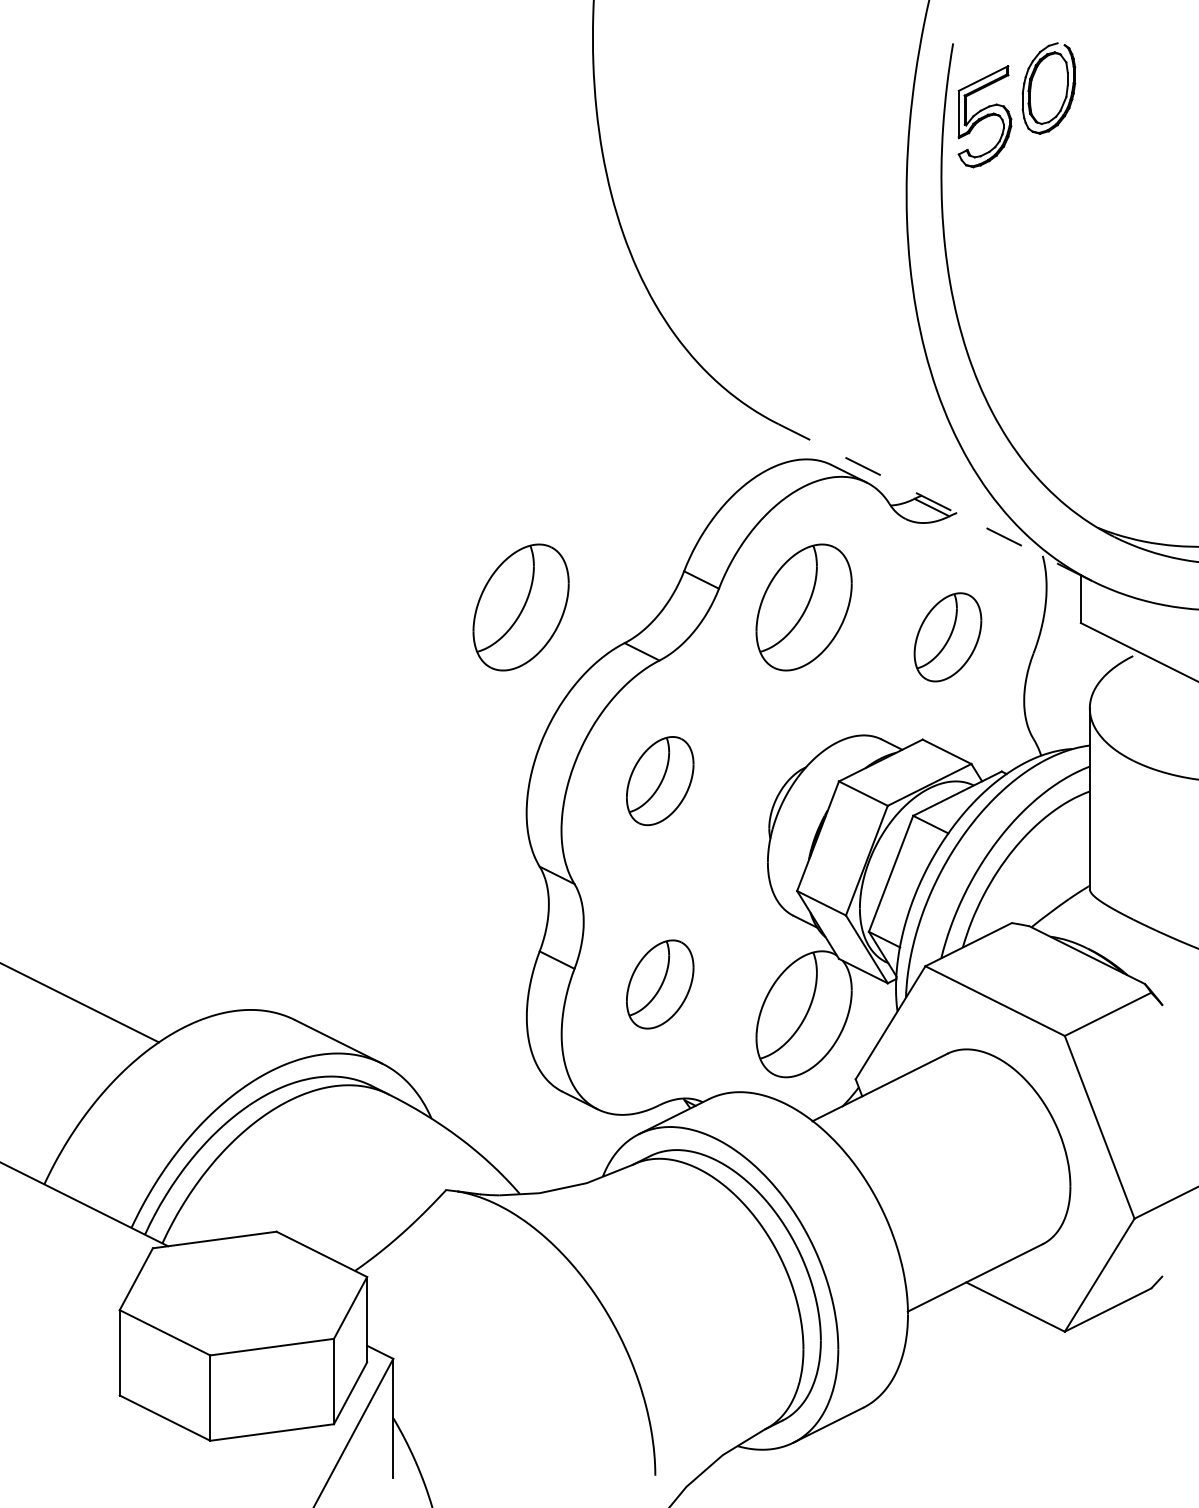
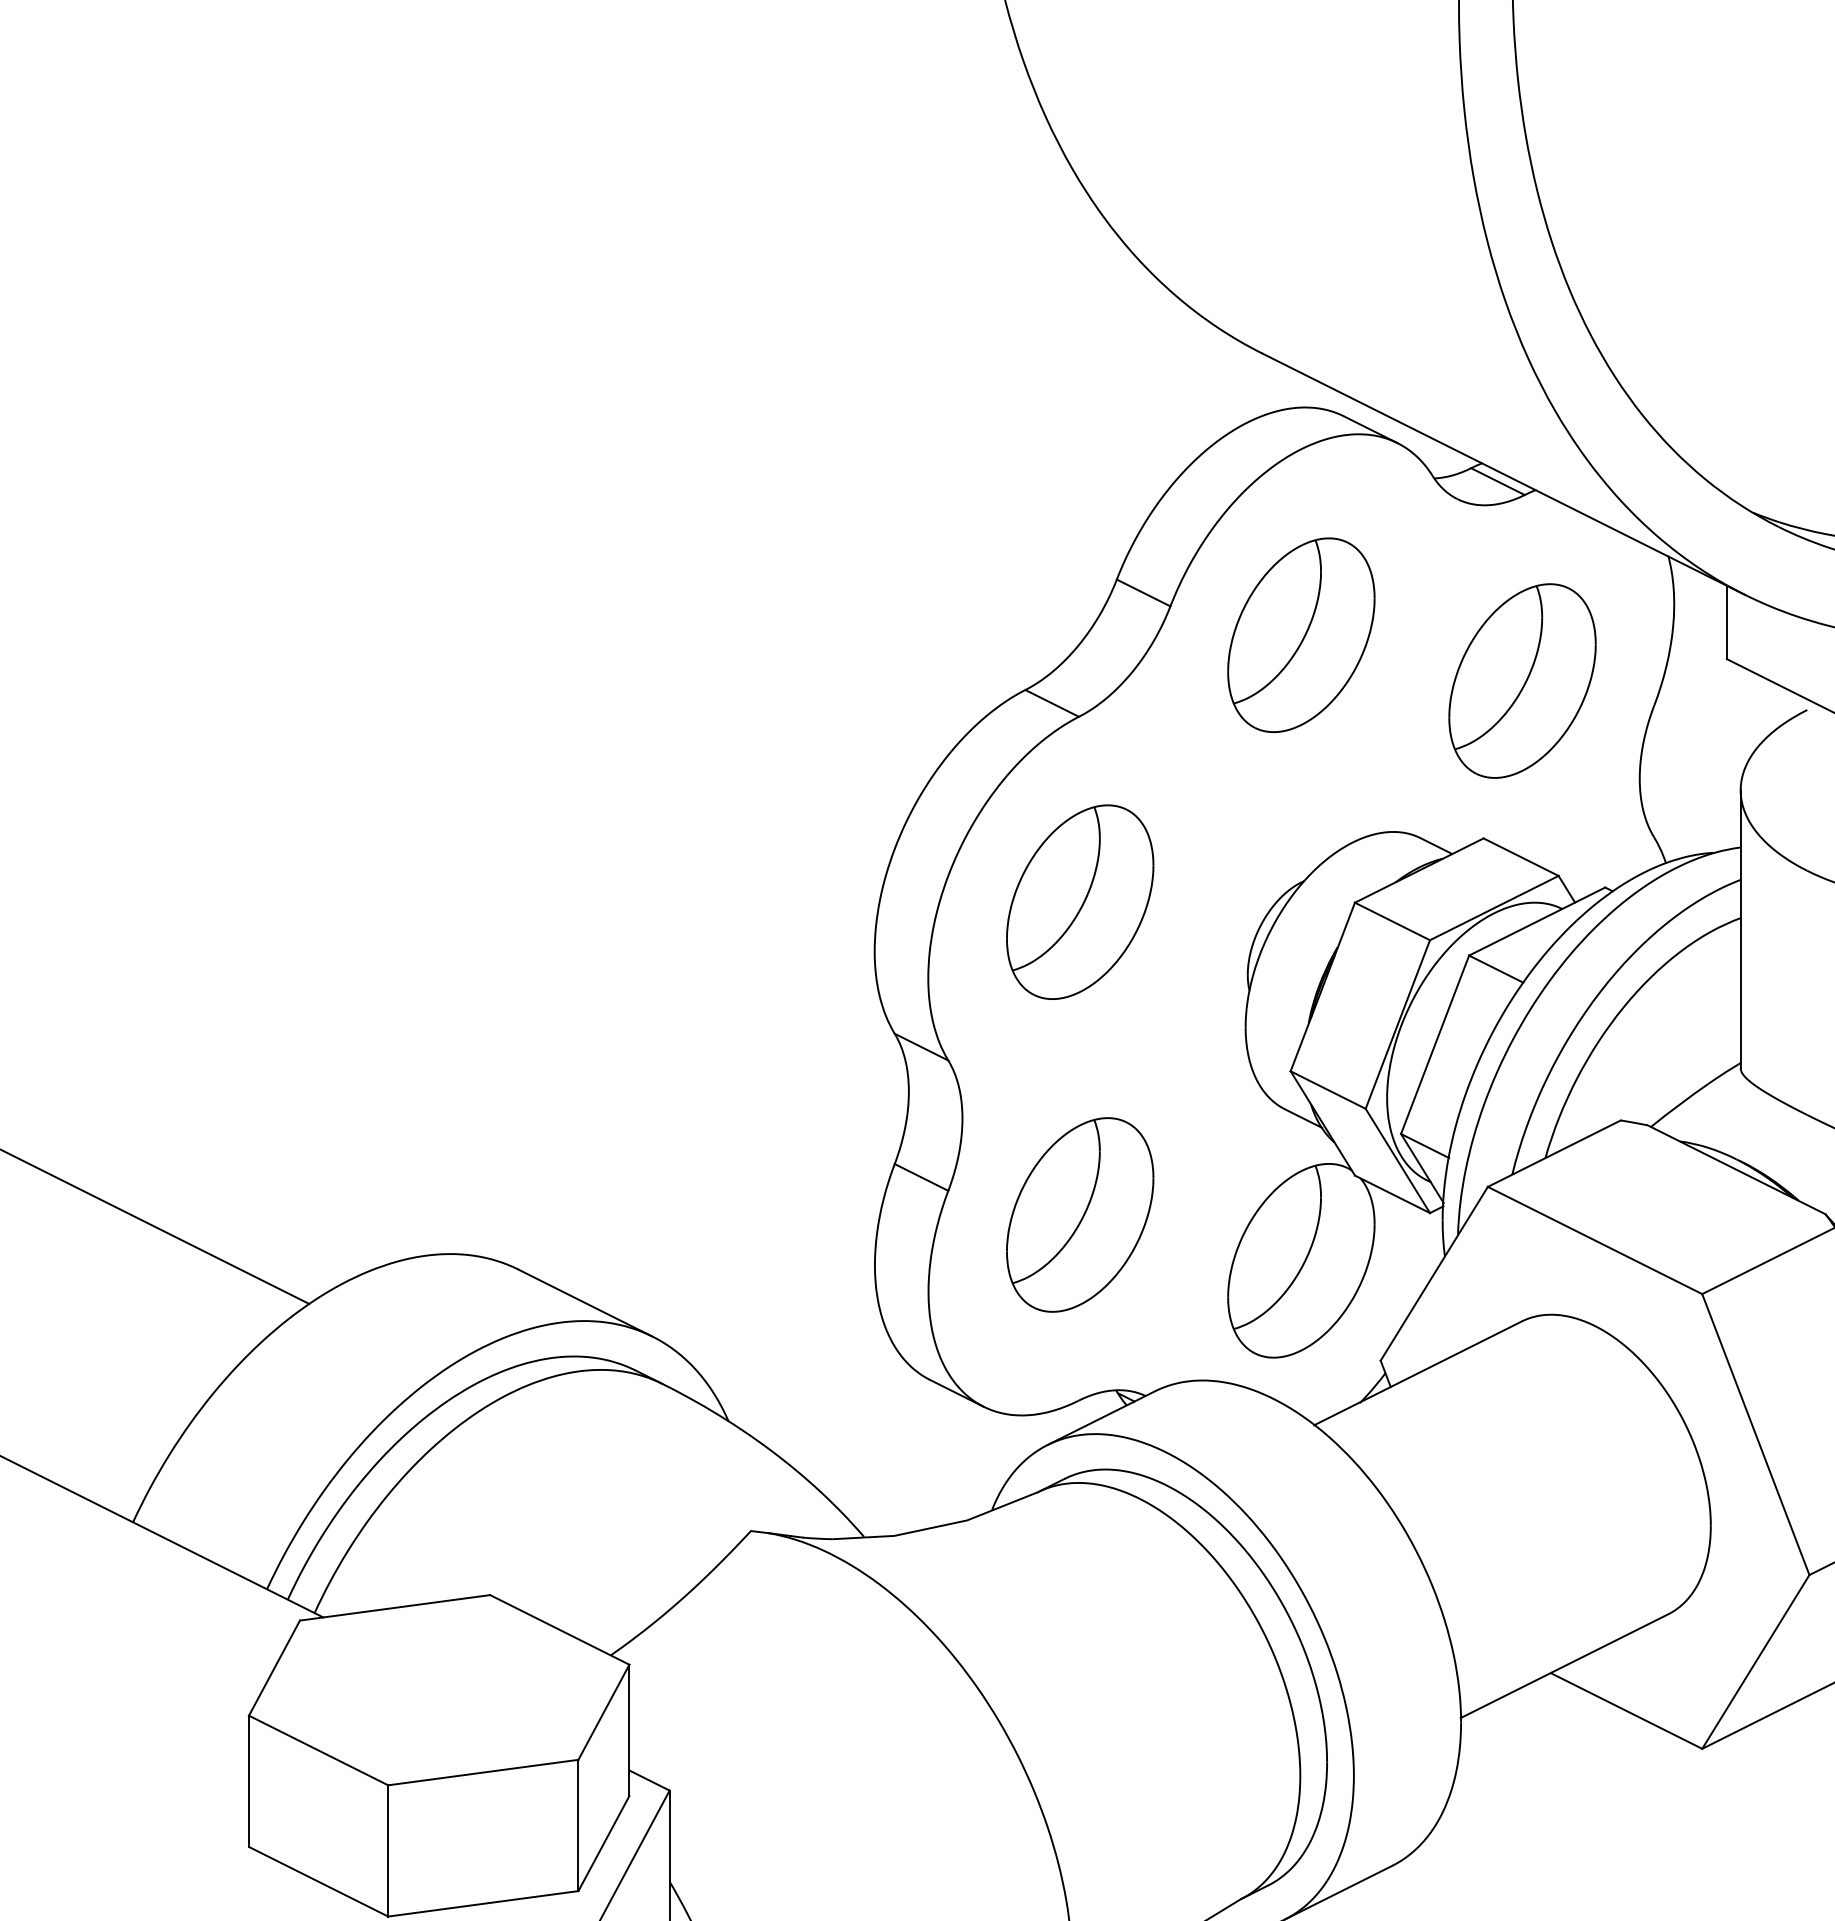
line: (935, 502) -> (1503, 473), dashed -> solid
part: (520, 607) -> (865, 635), removed
part: (947, 637) -> (1521, 681), size x1.43
part: (659, 780) -> (1078, 901), size x1.43
part: (659, 984) -> (1078, 1214), size x1.43

